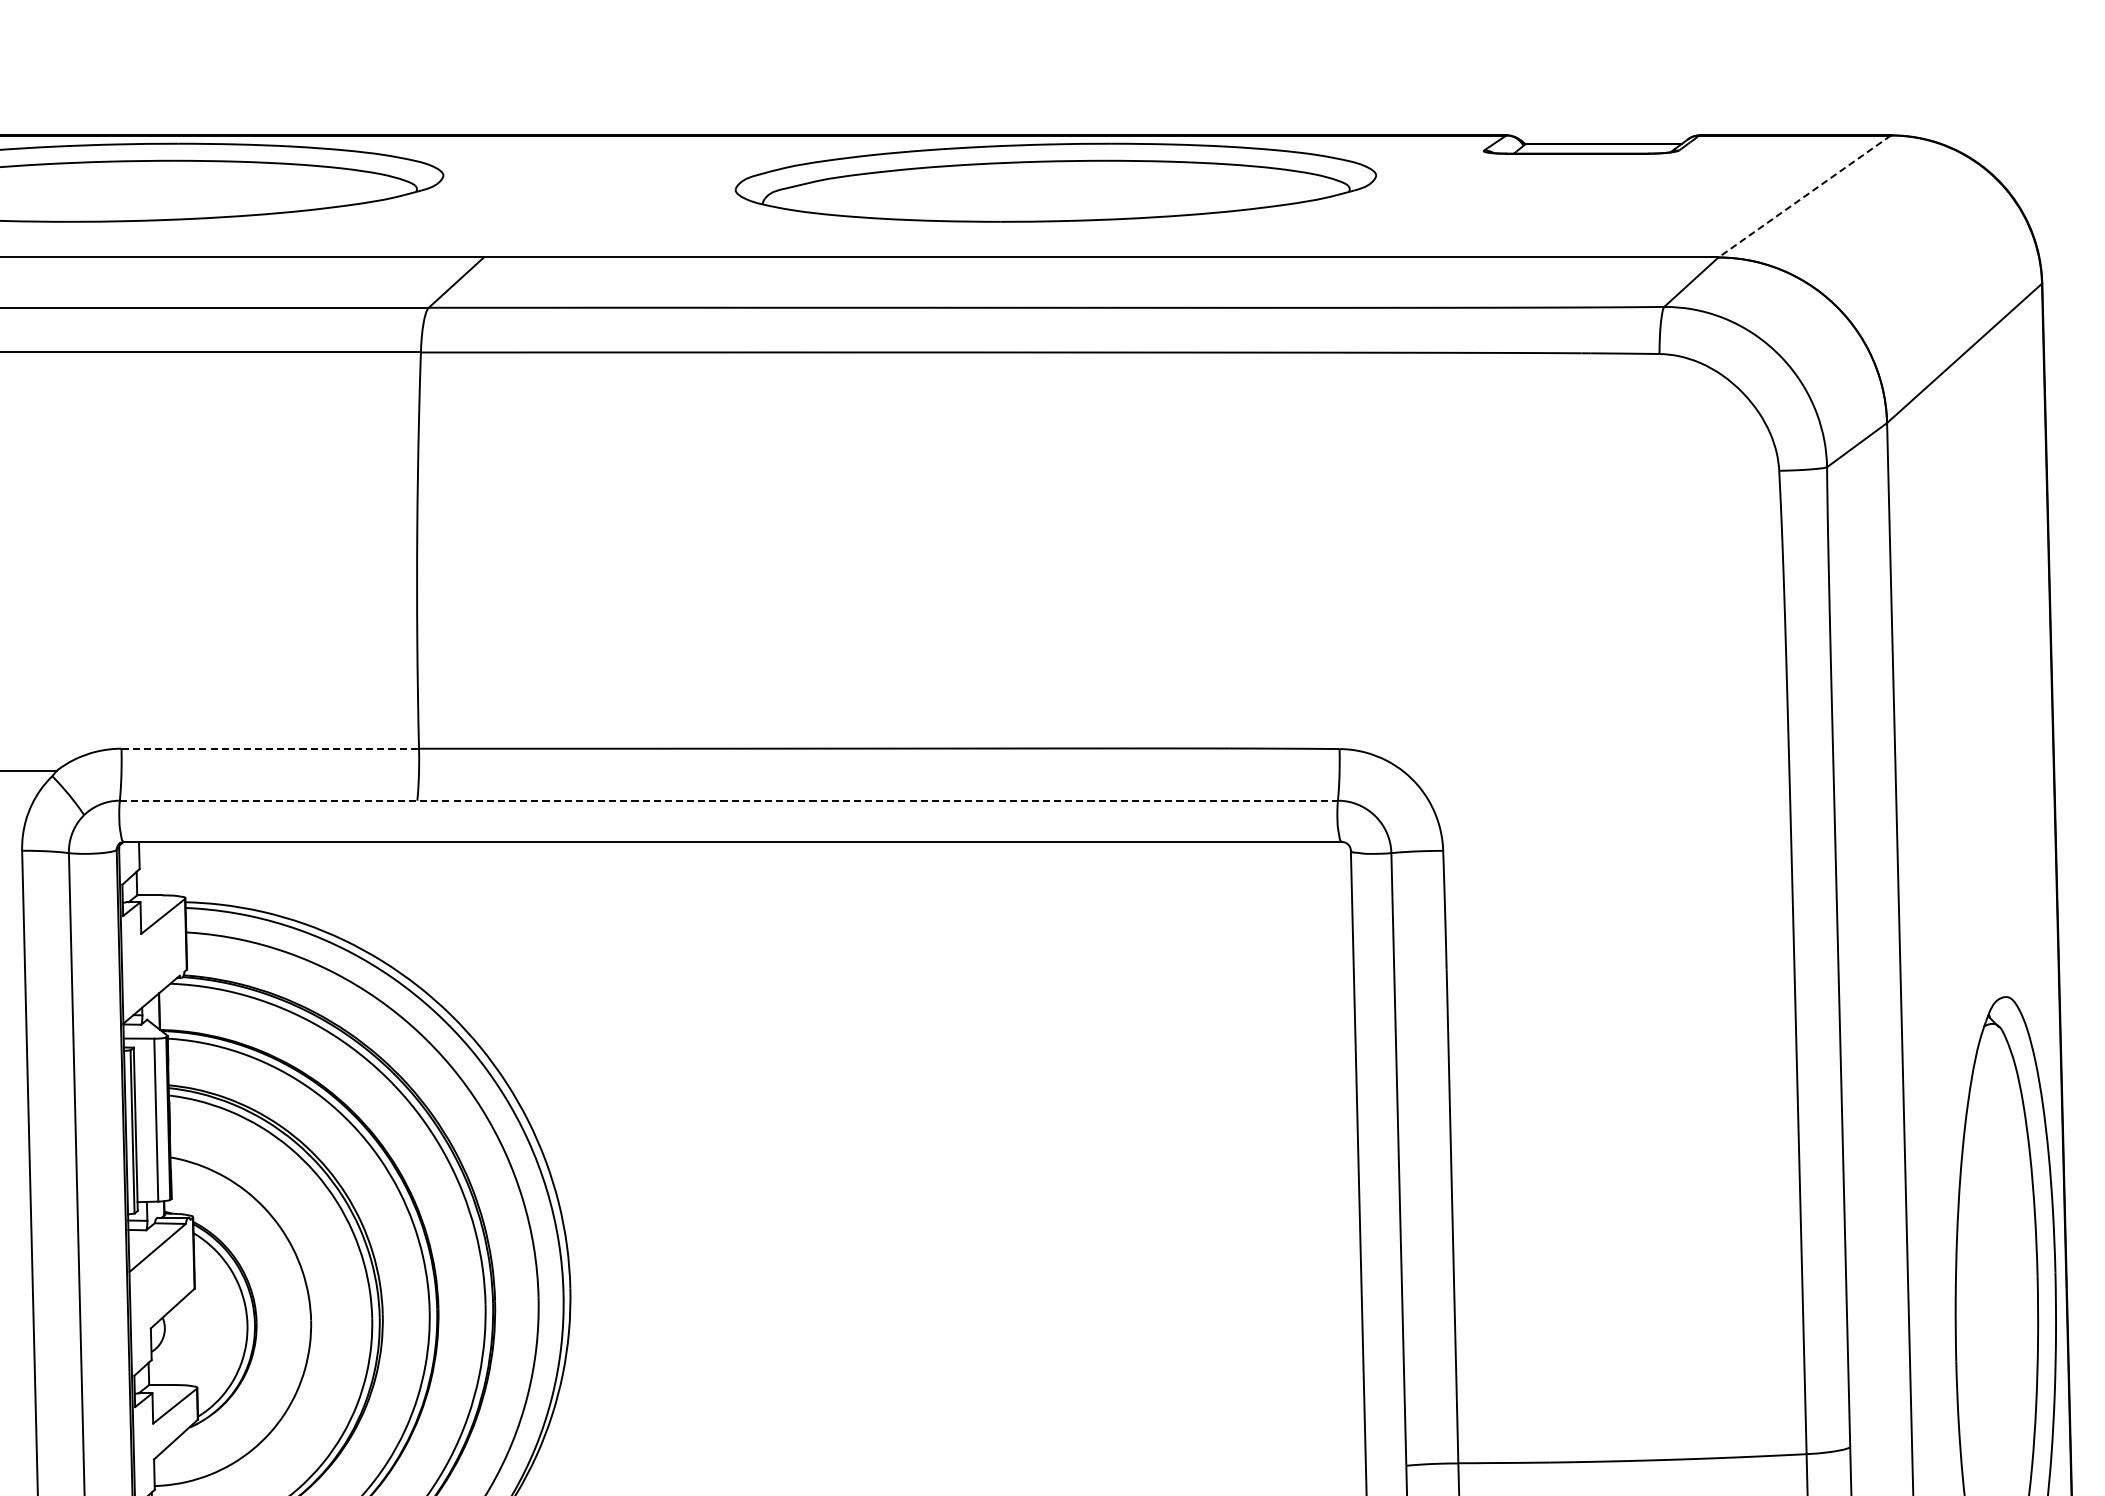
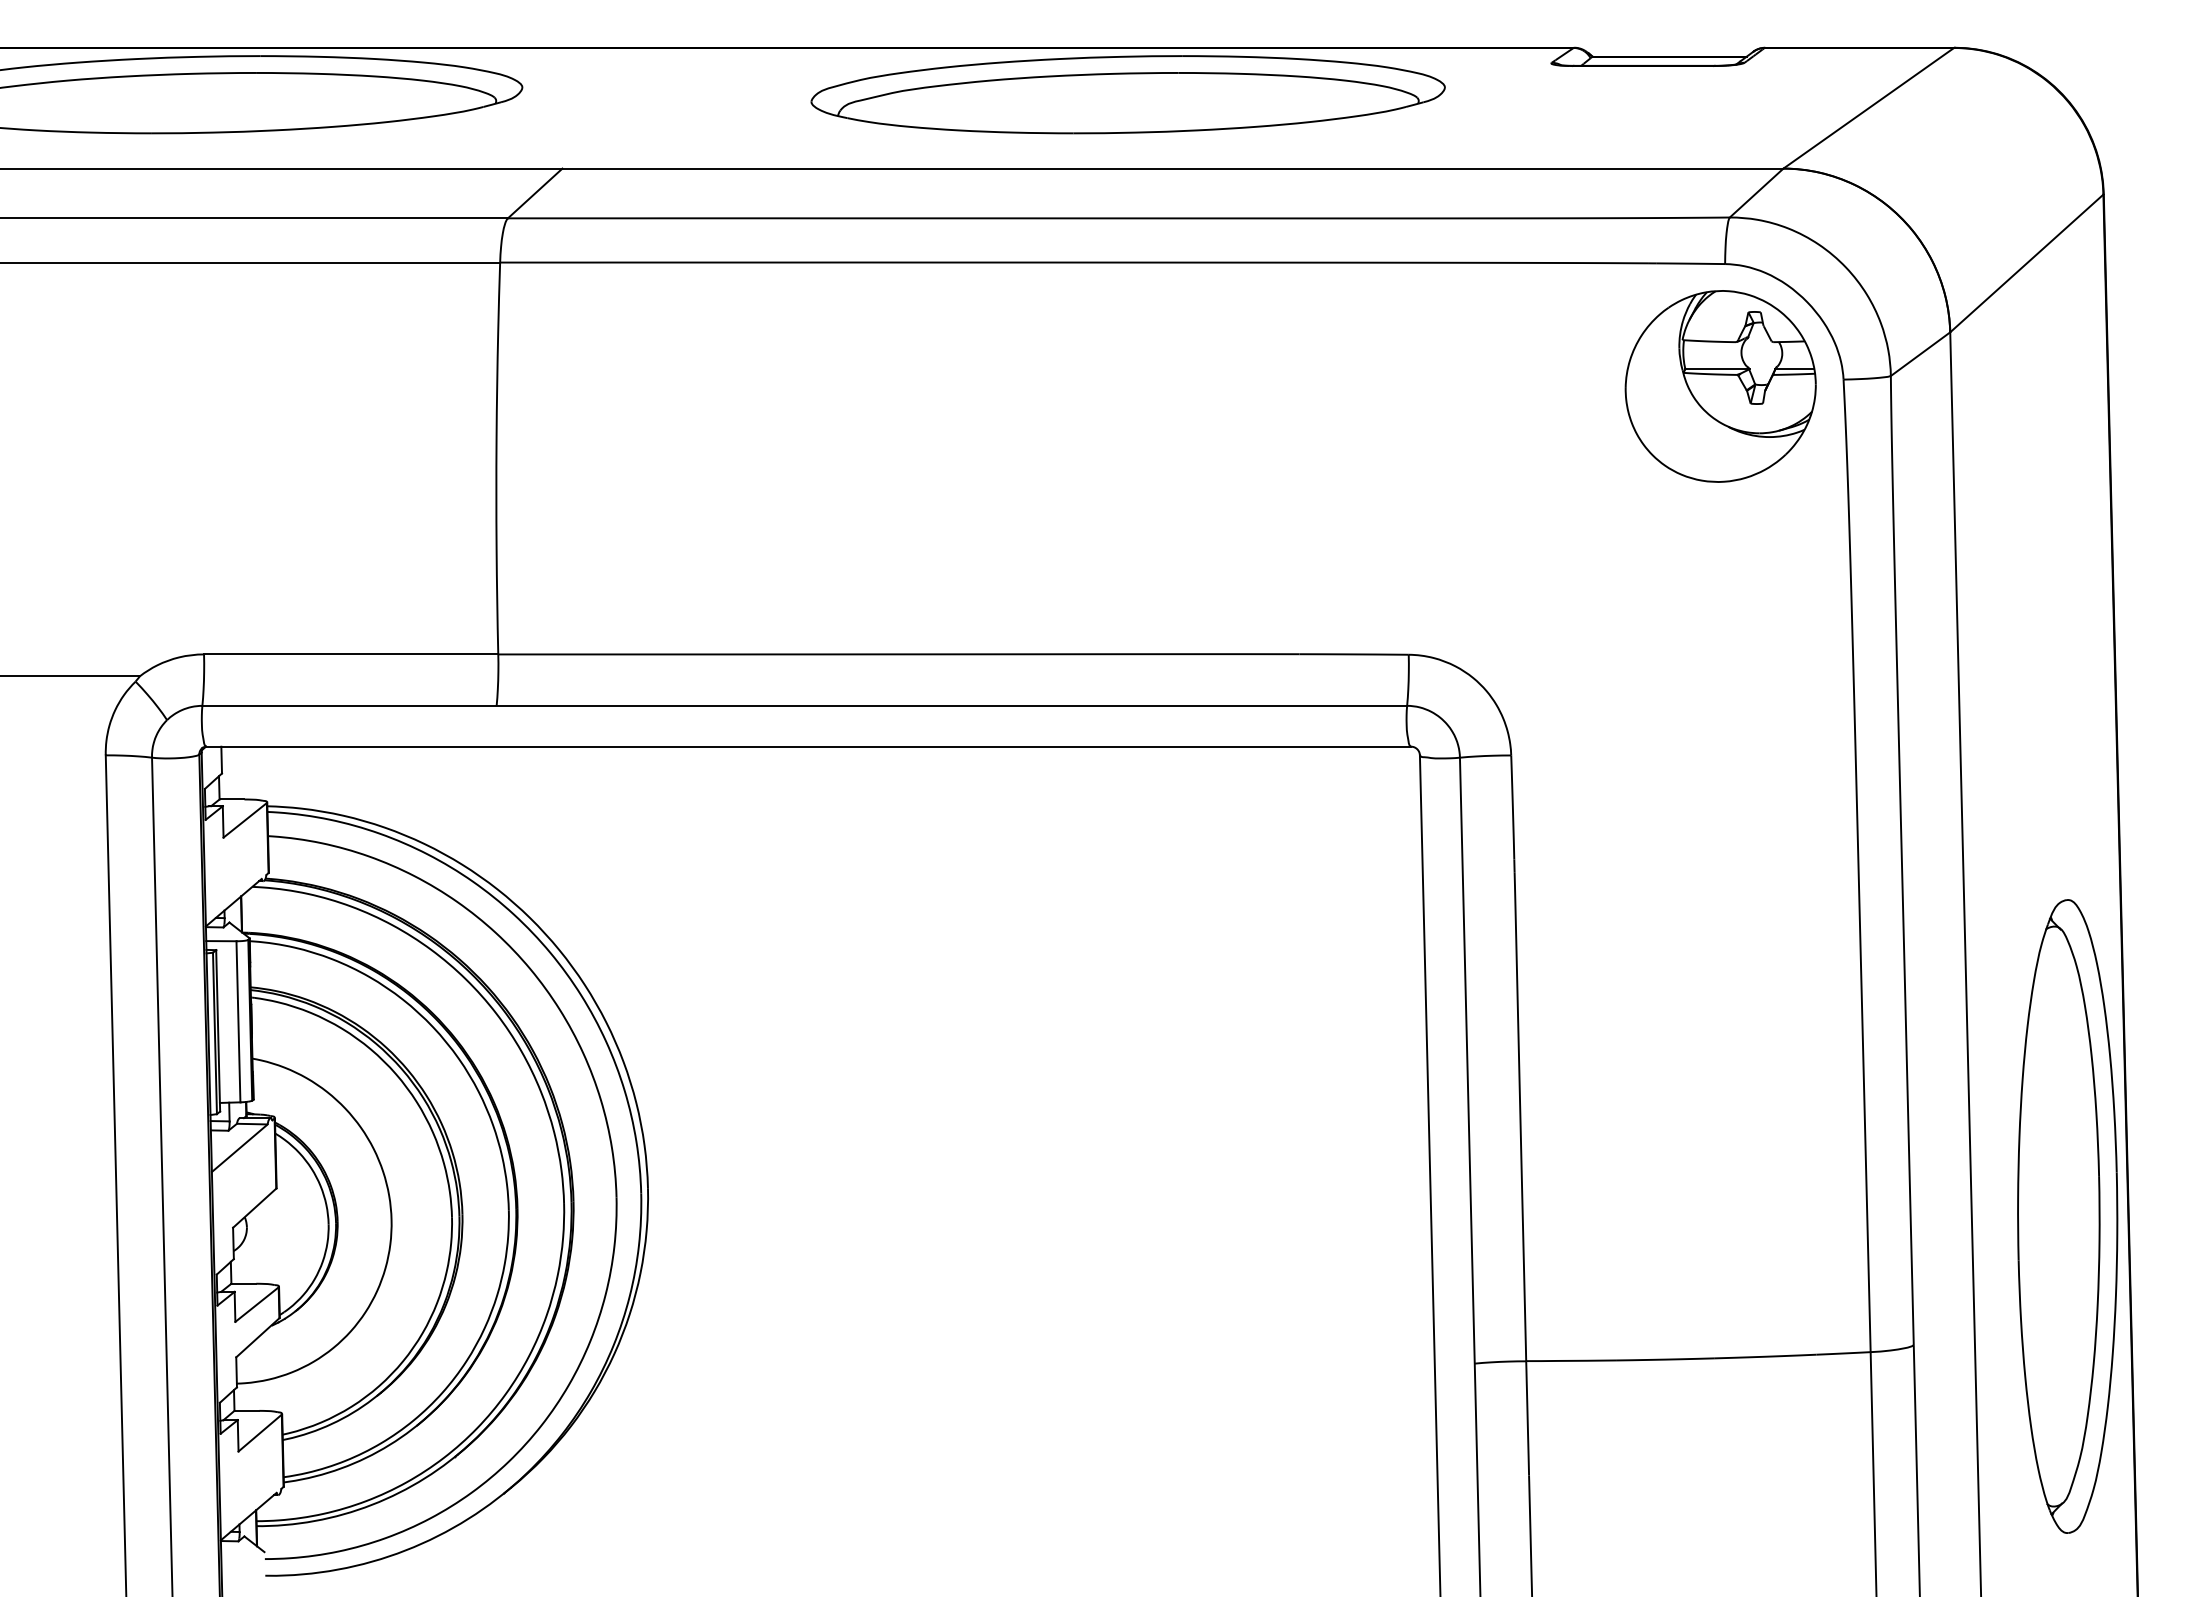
line: (1804, 196) -> (1868, 108), dashed -> solid
part: (1654, 477) -> (1720, 386), added
line: (270, 748) -> (351, 654), dashed -> solid
line: (729, 800) -> (805, 705), dashed -> solid

